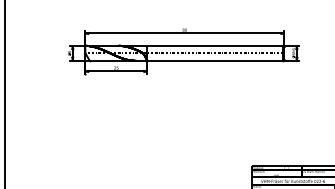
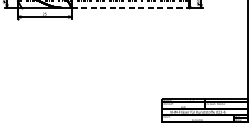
line: (215, 60) -> (130, 7), solid -> dashed

